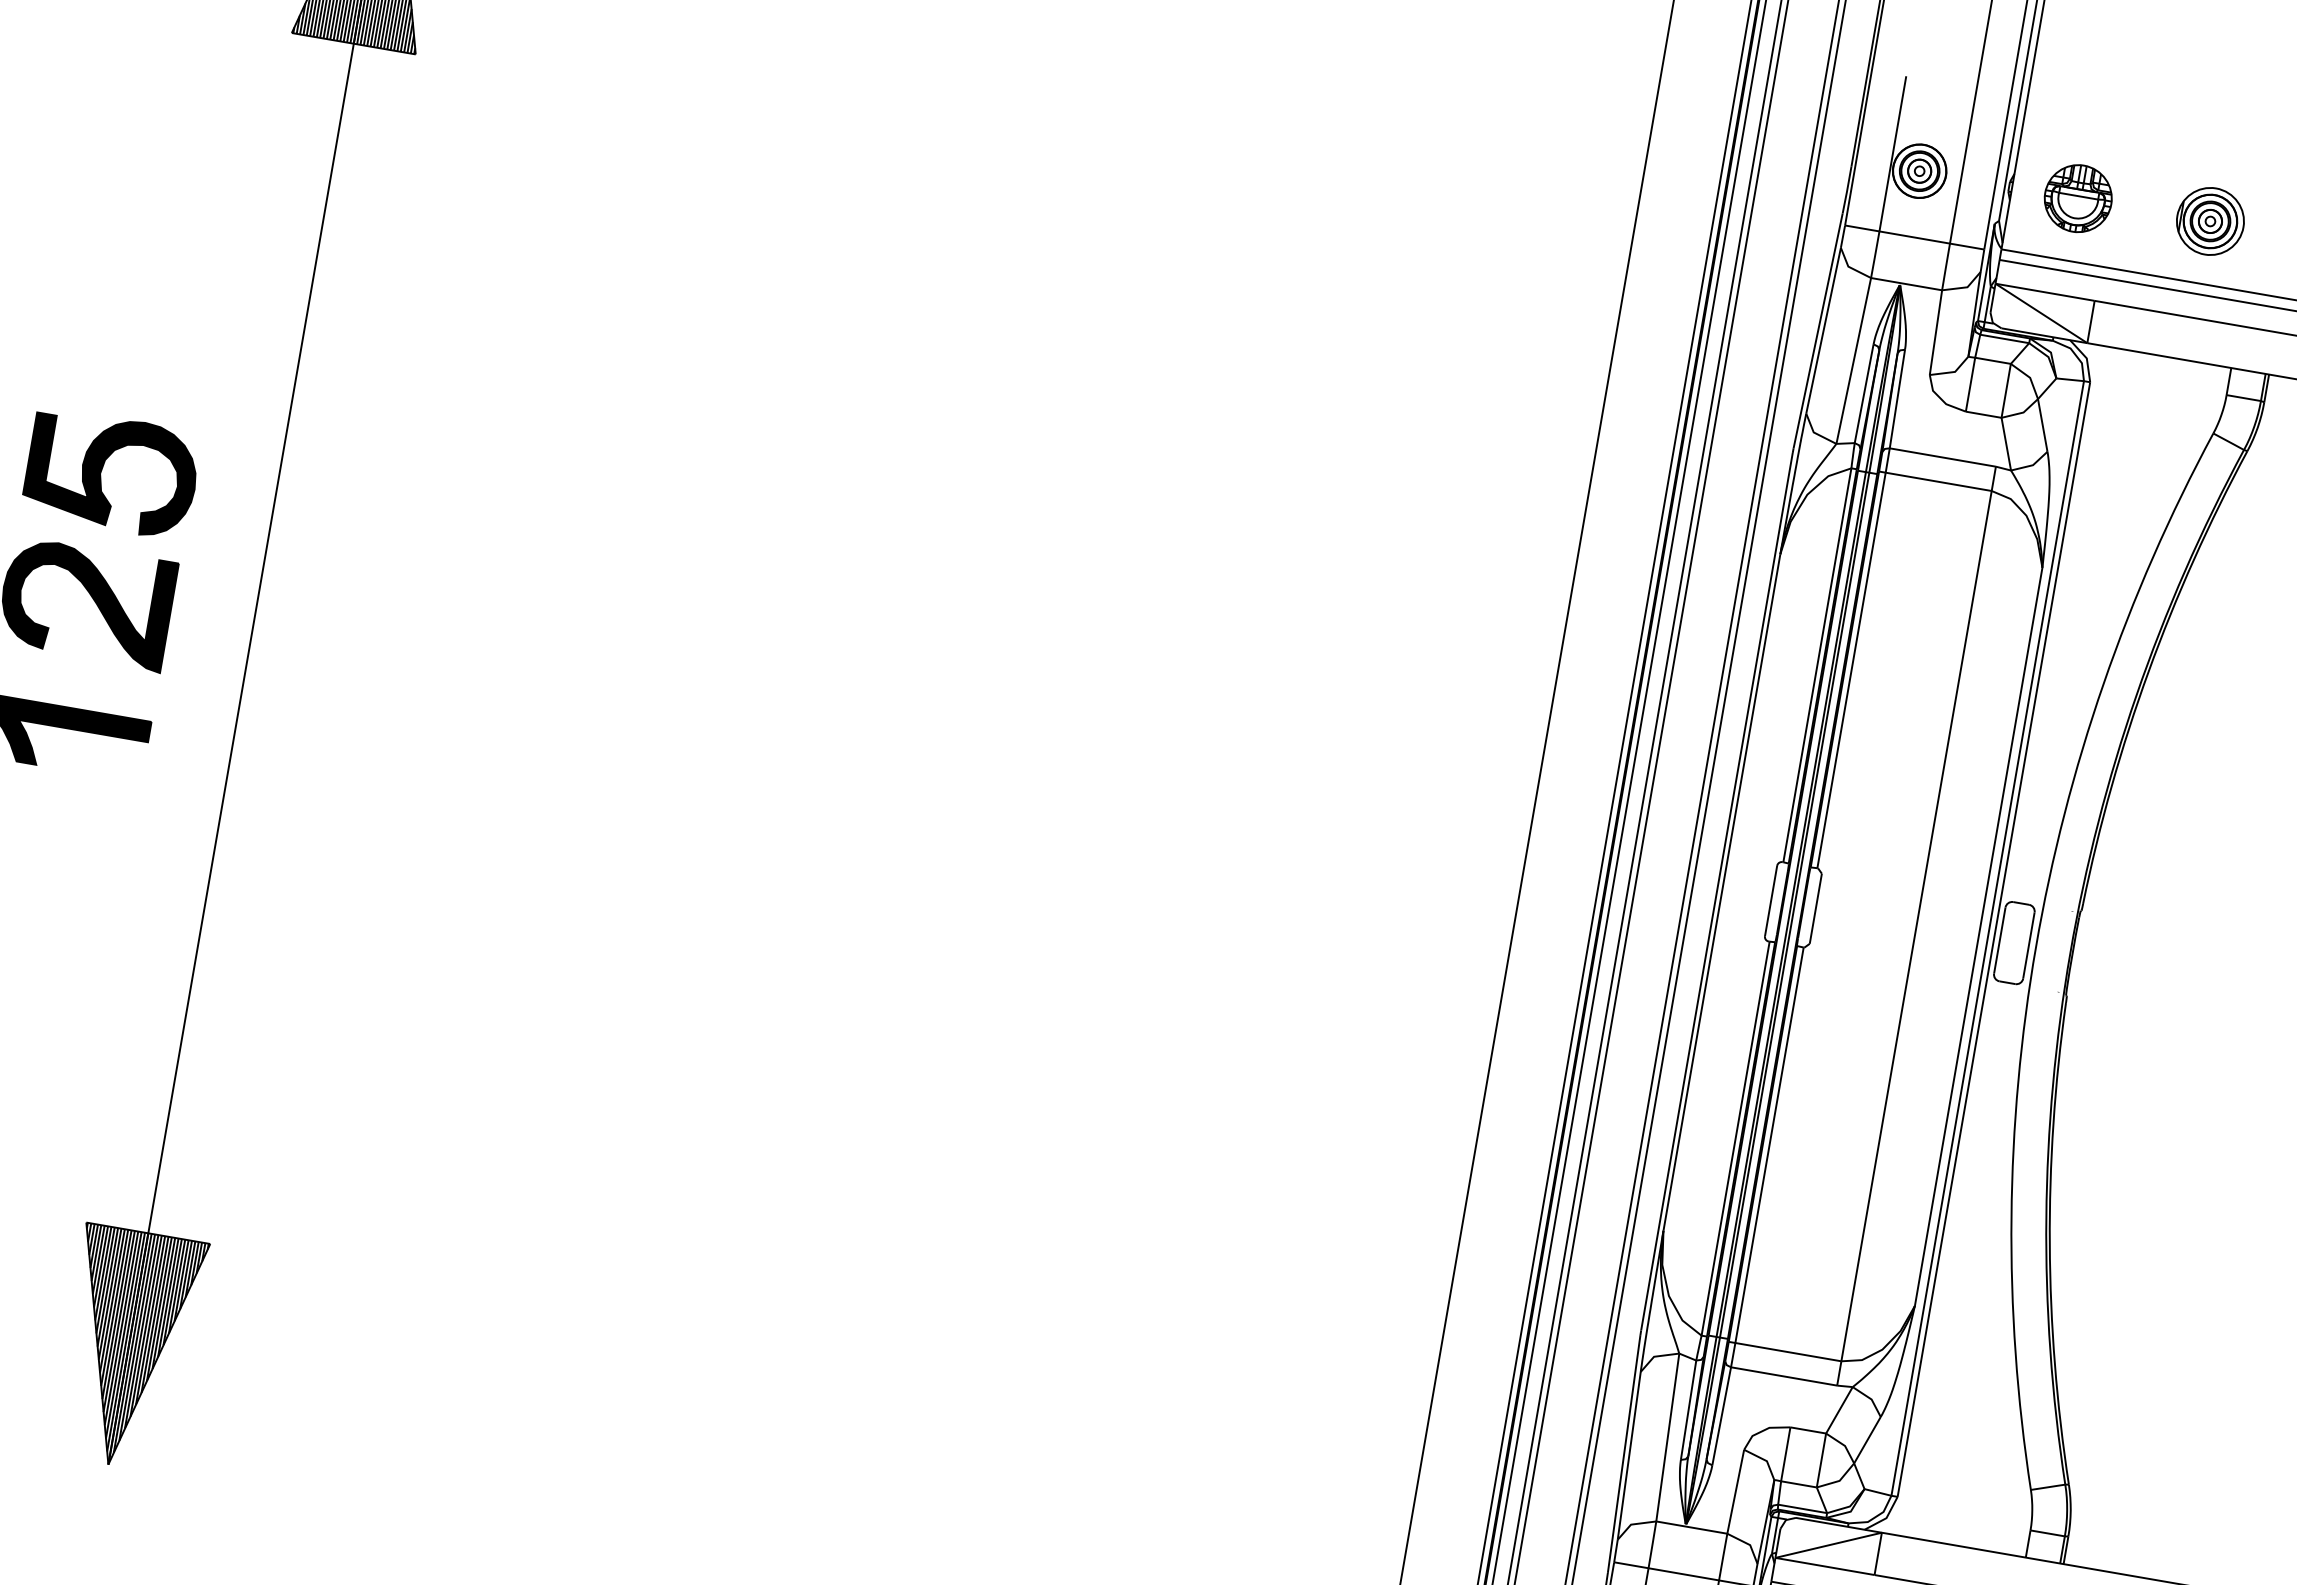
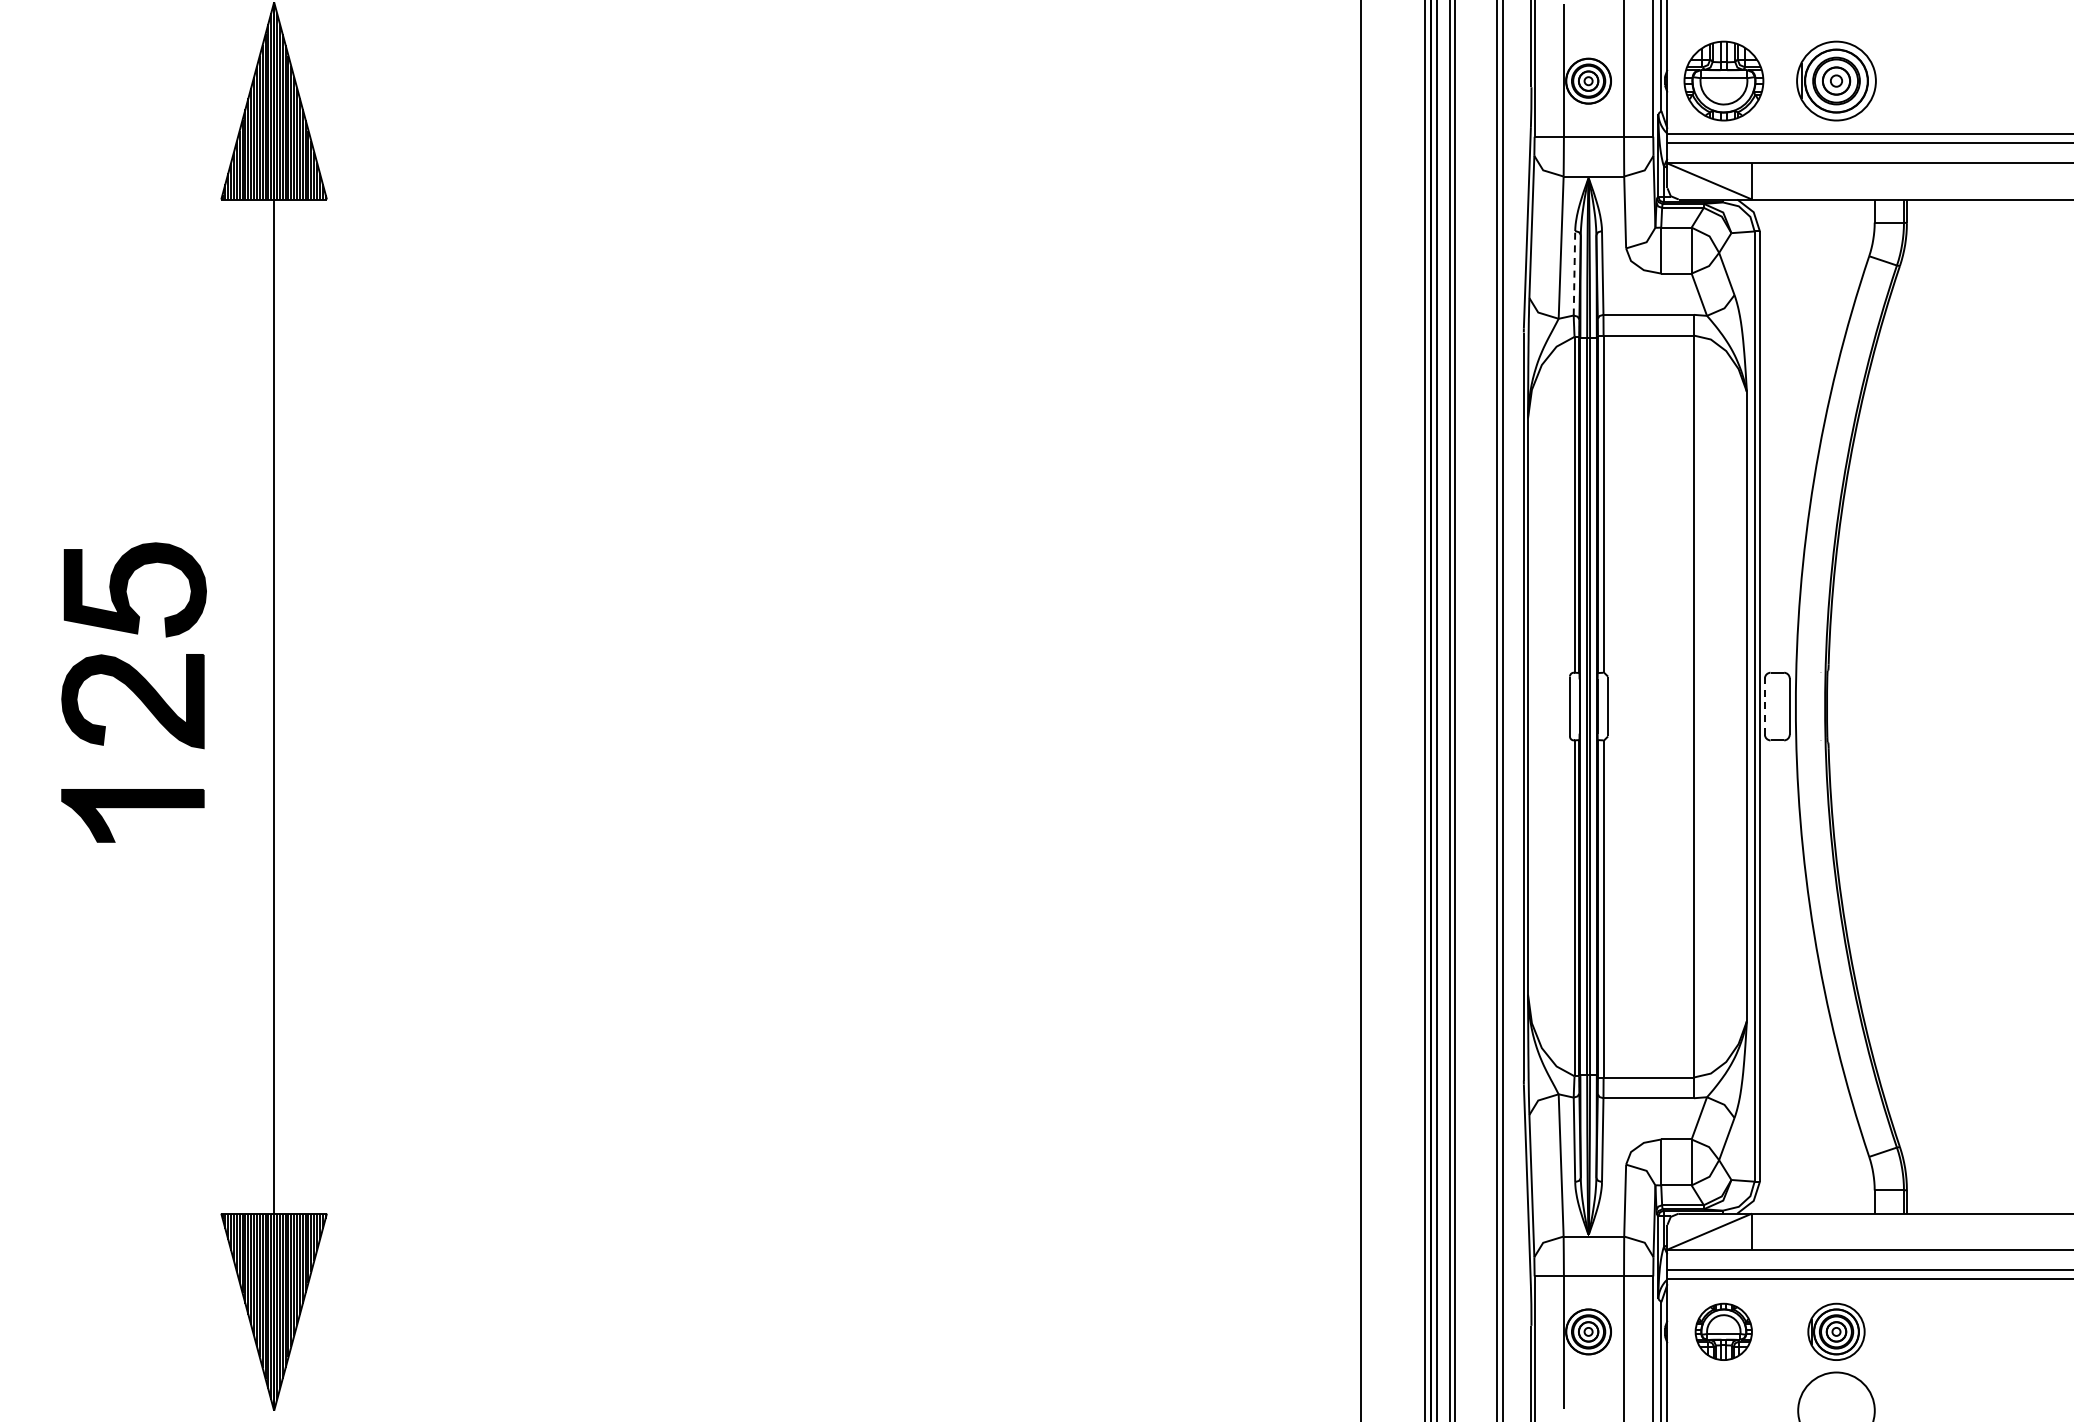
part: (2077, 198) -> (1723, 81), size x1.4
part: (2210, 221) -> (1836, 81), size x1.4
line: (1864, 392) -> (1574, 272), solid -> dashed
line: (1999, 940) -> (1764, 706), solid -> dashed

